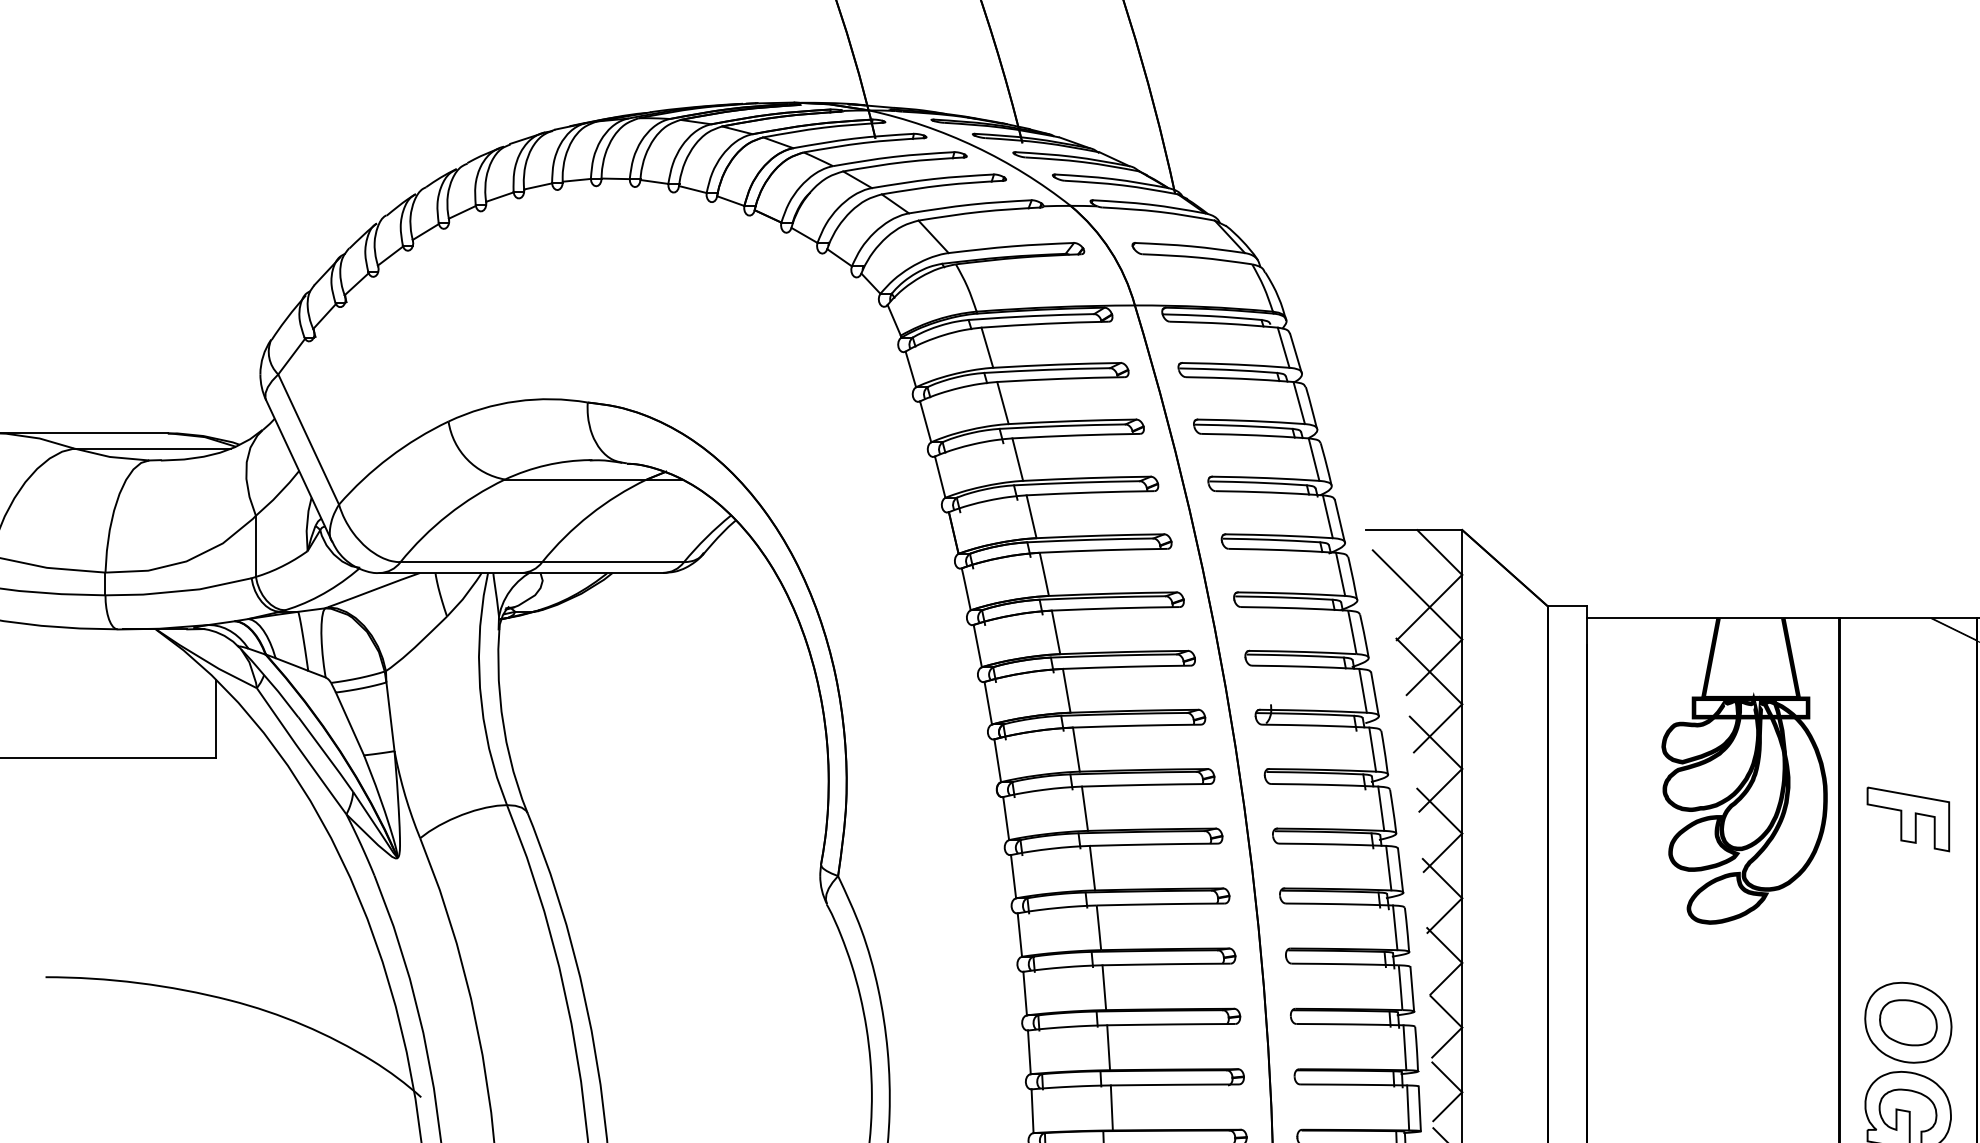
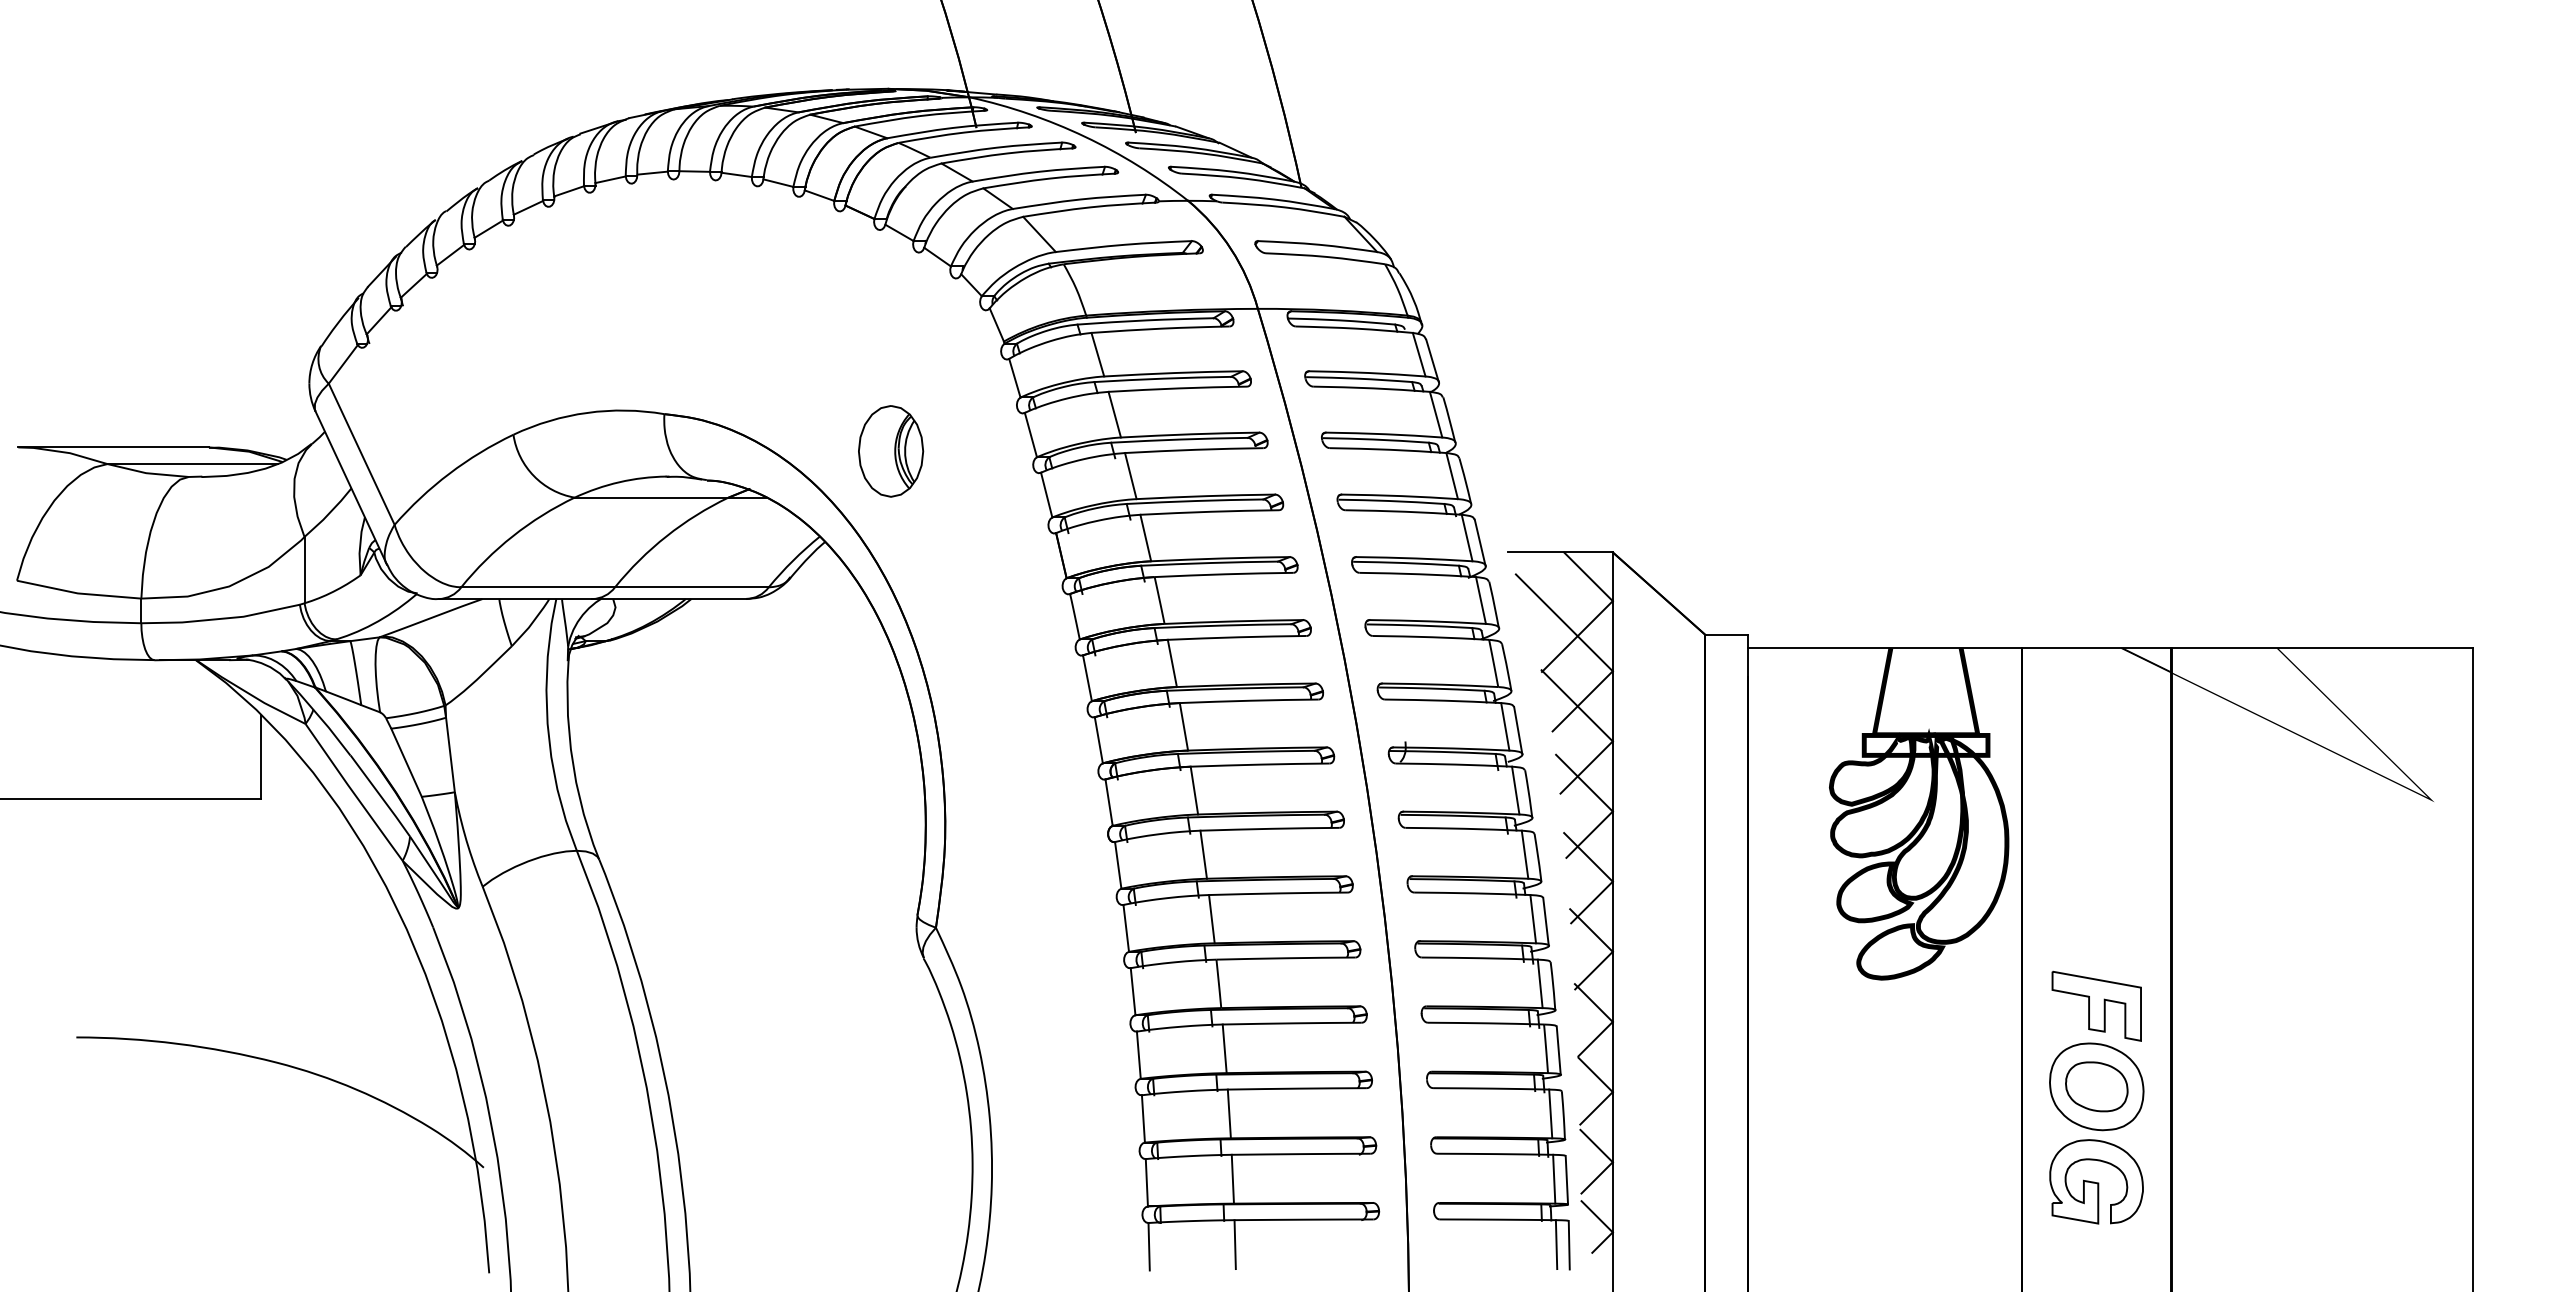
part: (797, 436) -> (891, 451), added
part: (1908, 818) -> (2096, 1005), moved

